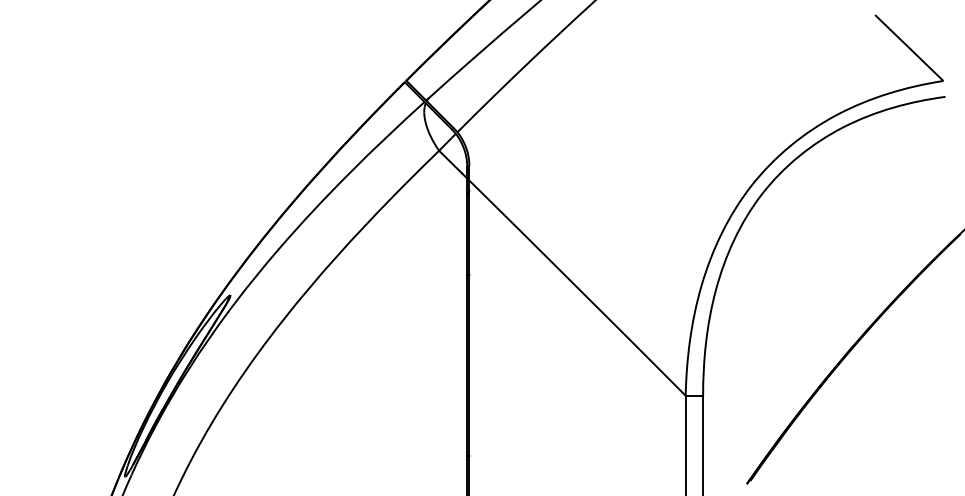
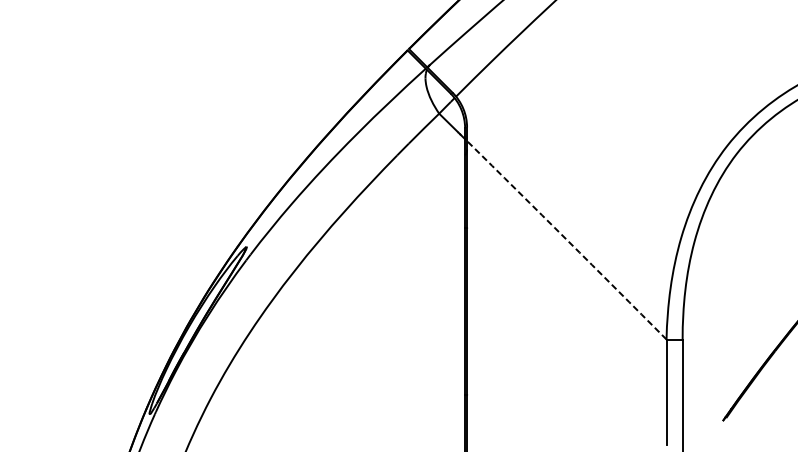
arc: (577, 287) -> (566, 239), solid -> dashed

